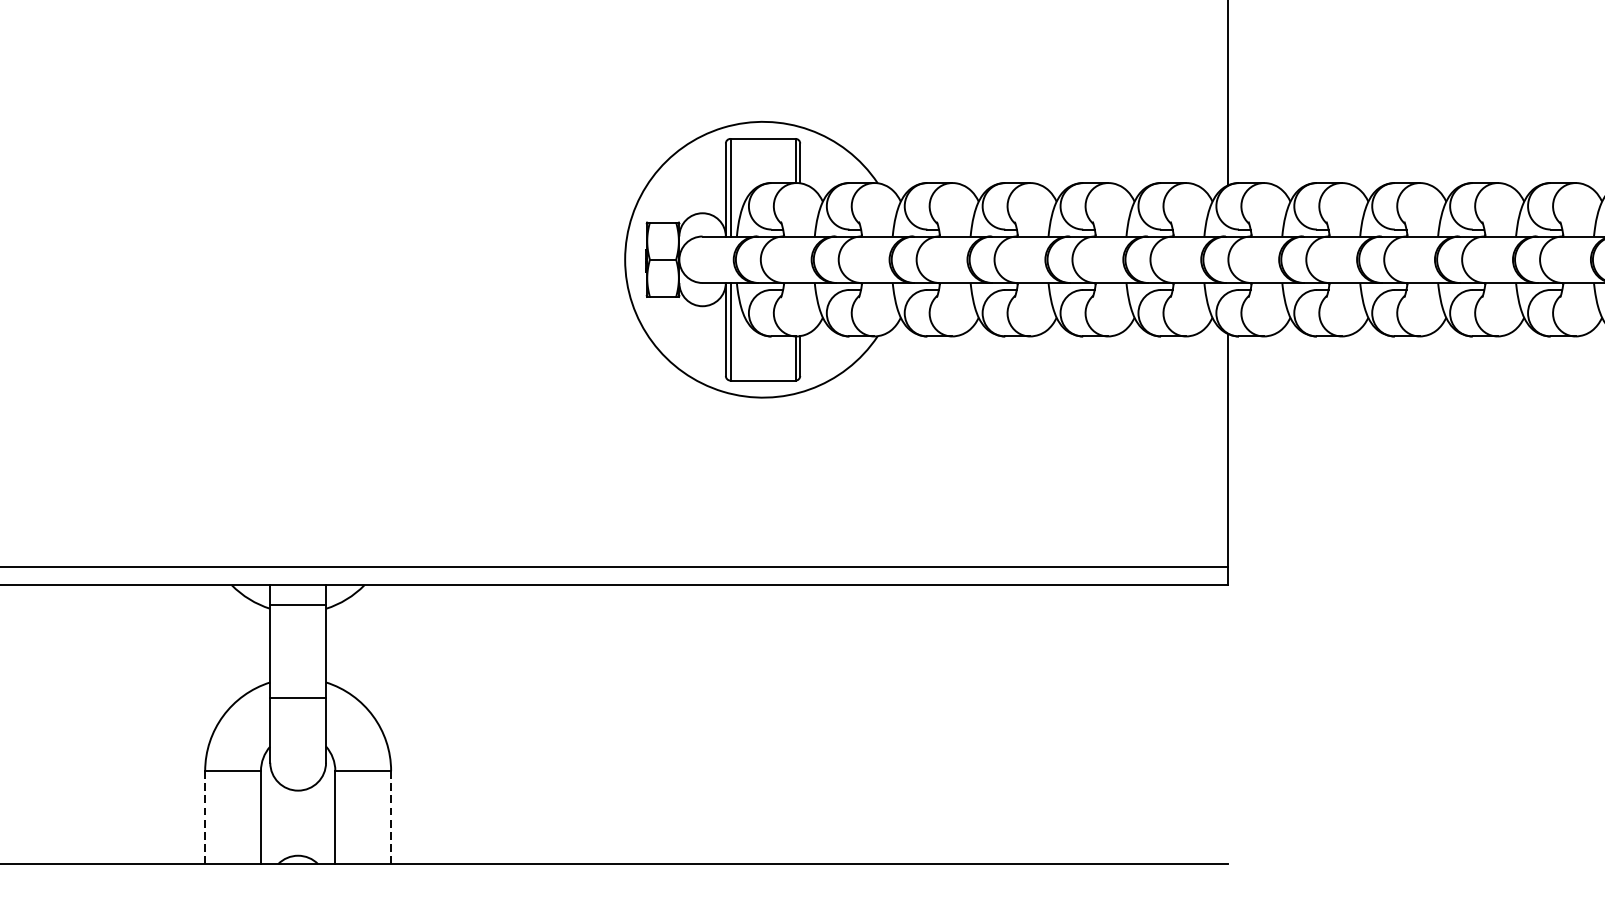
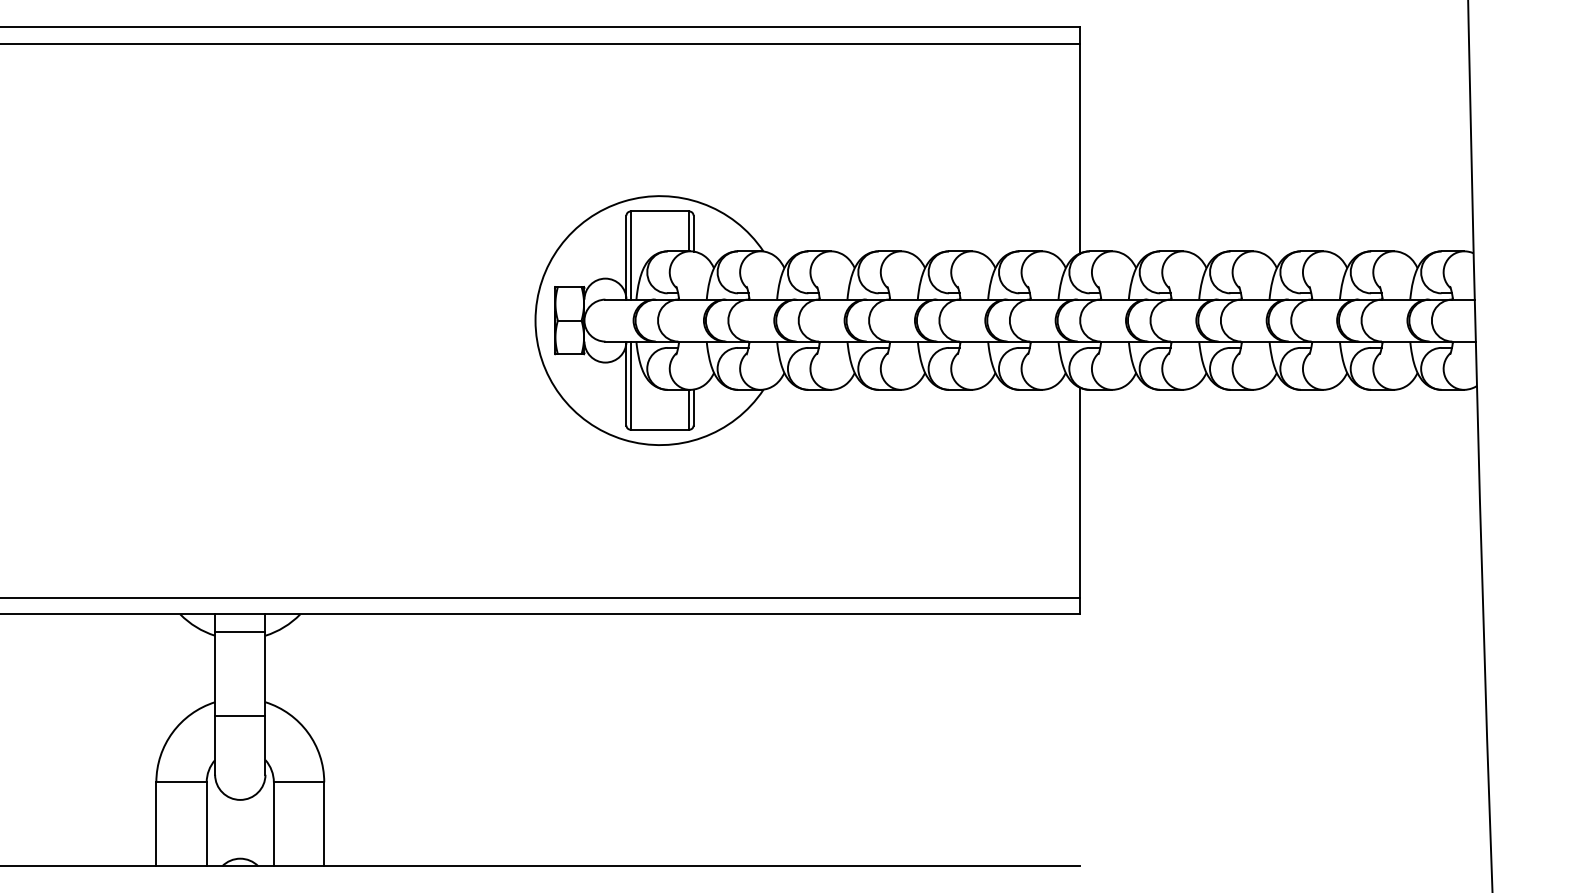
line: (205, 817) -> (156, 824), dashed -> solid
line: (391, 817) -> (324, 824), dashed -> solid

